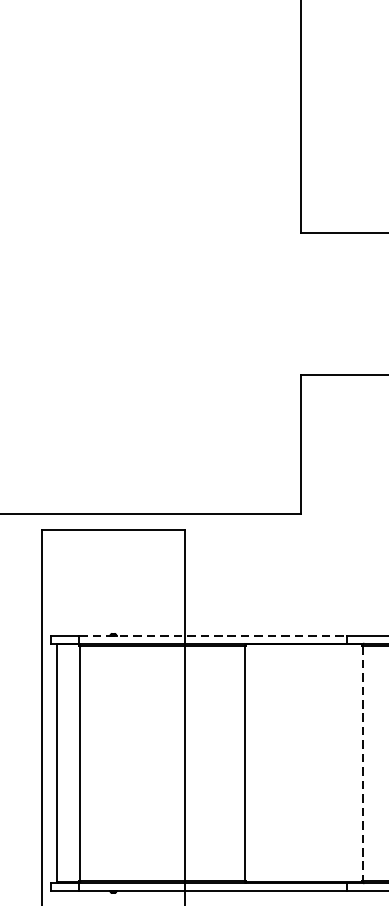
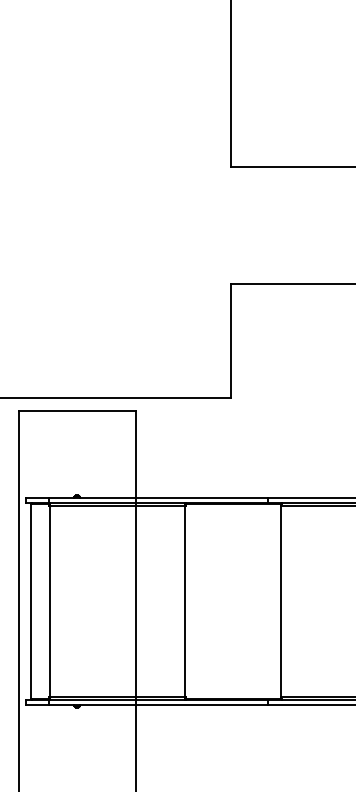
line: (213, 636) -> (159, 497), dashed -> solid
line: (363, 763) -> (281, 601), dashed -> solid

